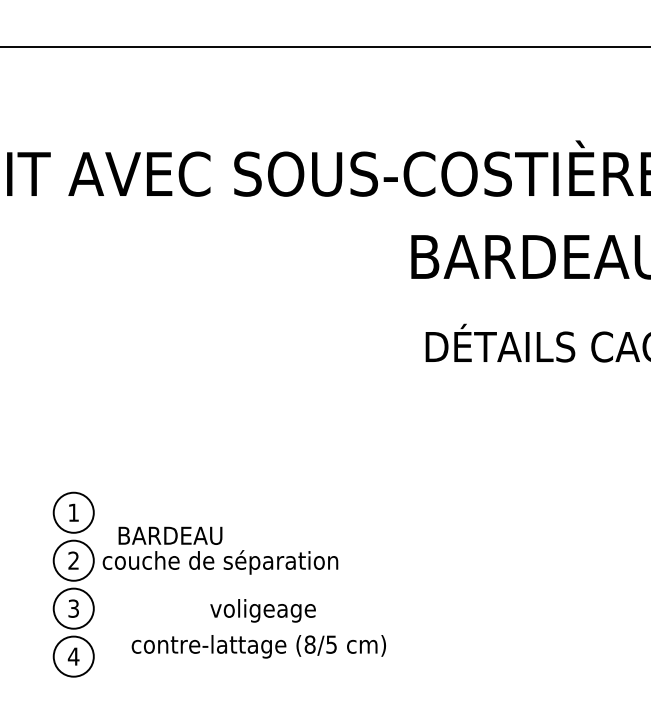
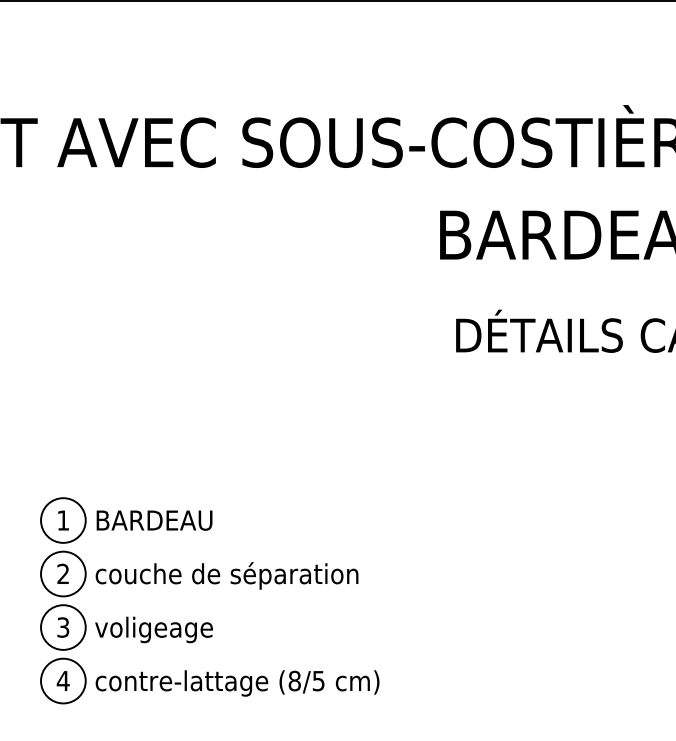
text: (170, 535) -> (154, 520), moved
text: (262, 610) -> (153, 629), moved
text: (258, 646) -> (237, 683), moved

